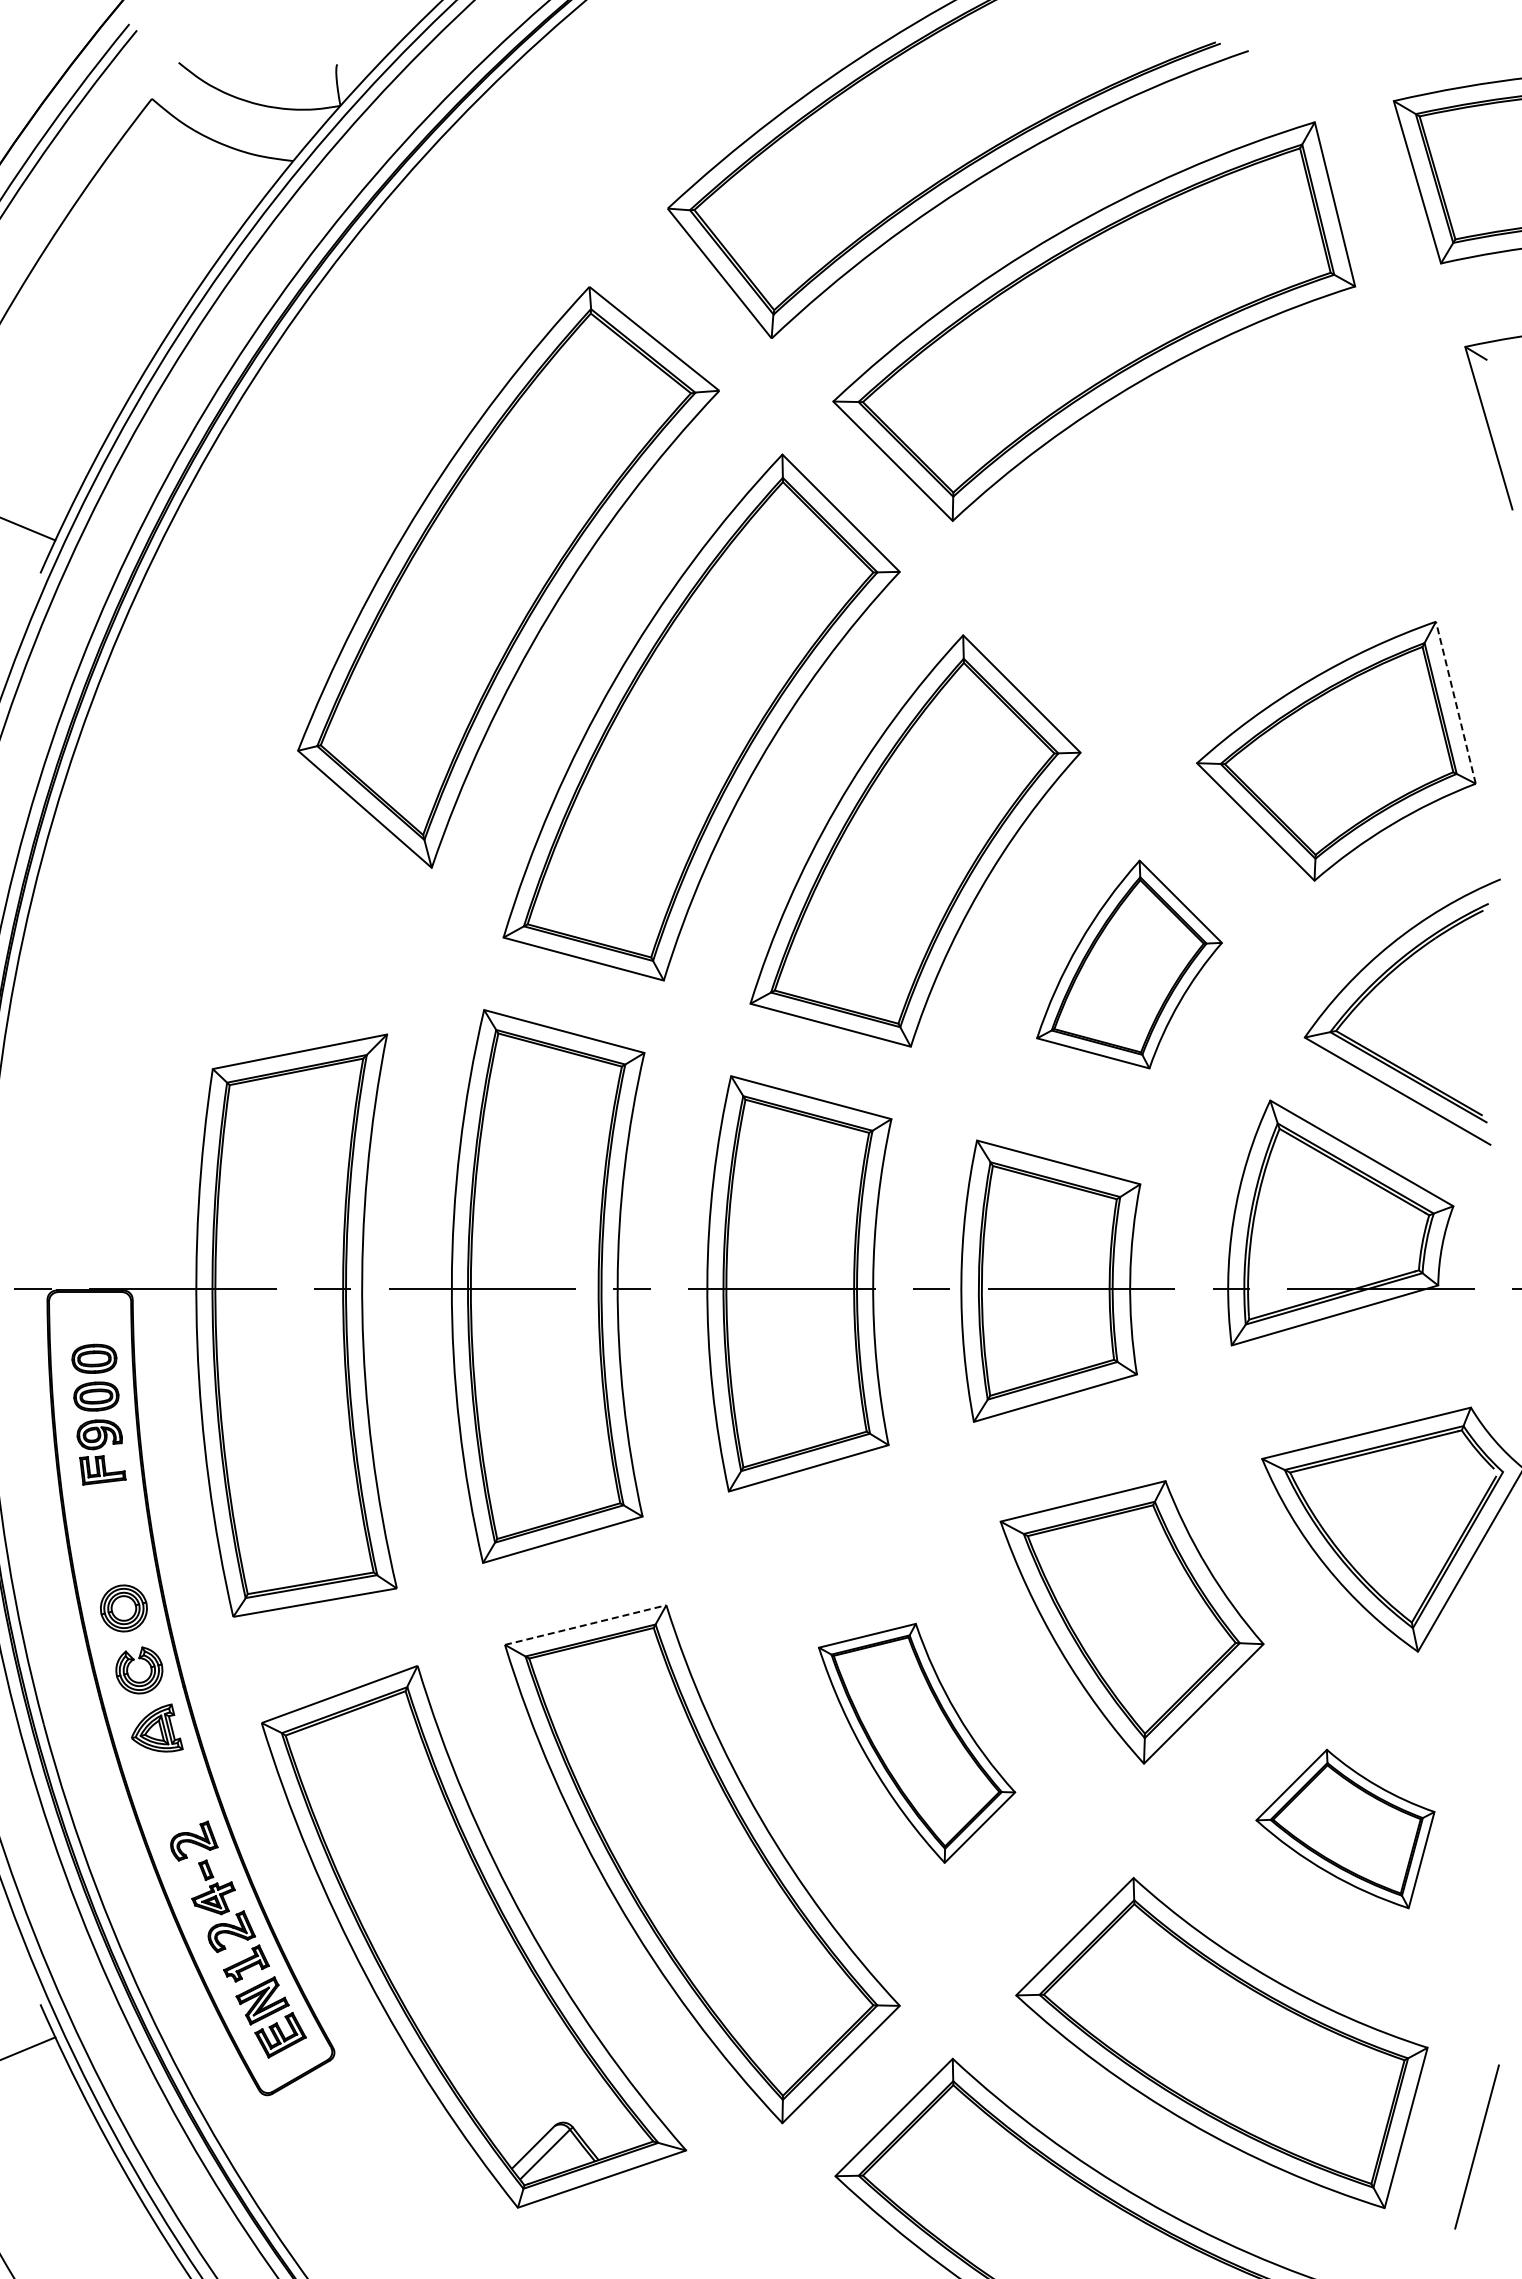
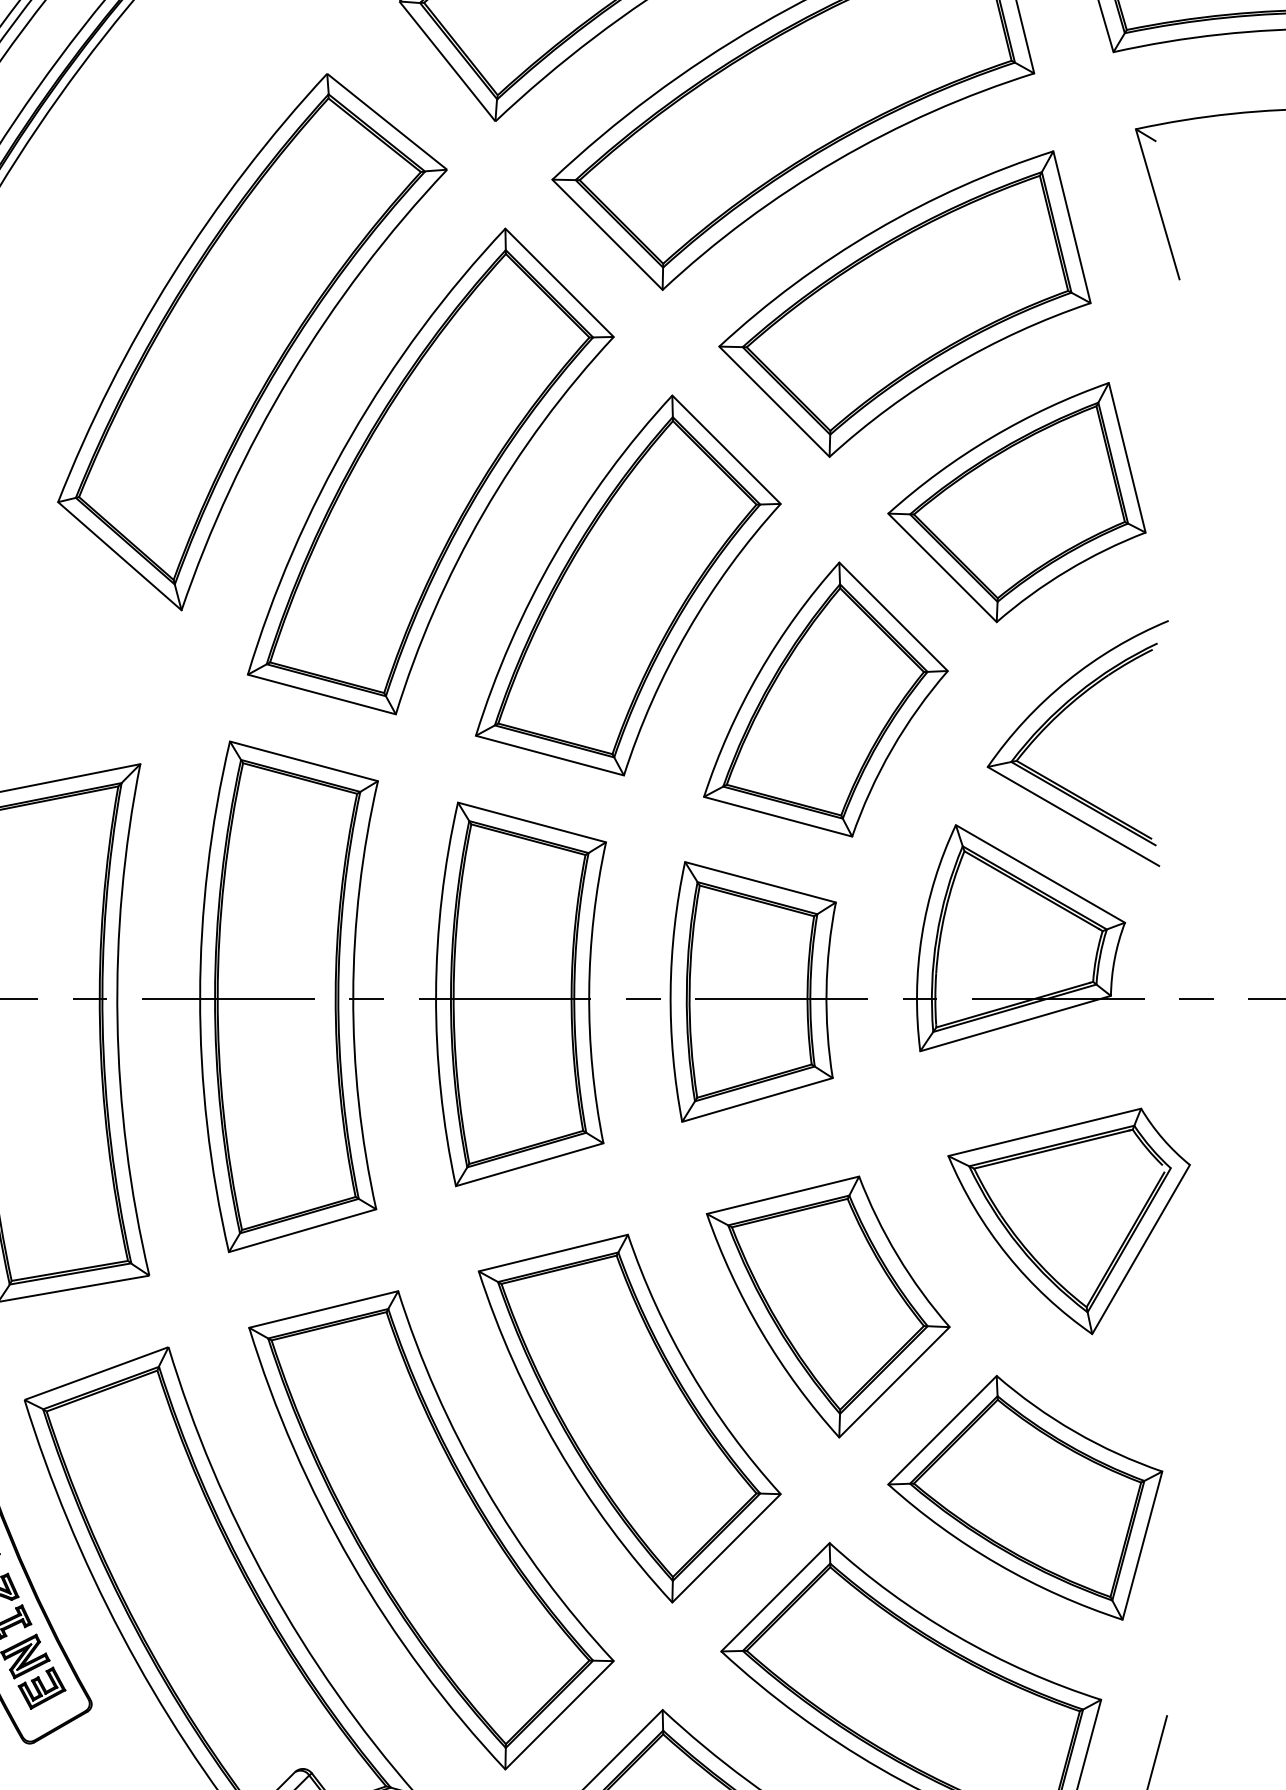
part: (1215, 535) -> (905, 303), added
line: (1455, 702) -> (1126, 457), dashed -> solid
part: (1129, 964) -> (825, 699), size x1.43
line: (586, 1624) -> (324, 1308), dashed -> solid
part: (916, 1743) -> (629, 1418), size x1.67
part: (1345, 1828) -> (1025, 1497), size x1.67

